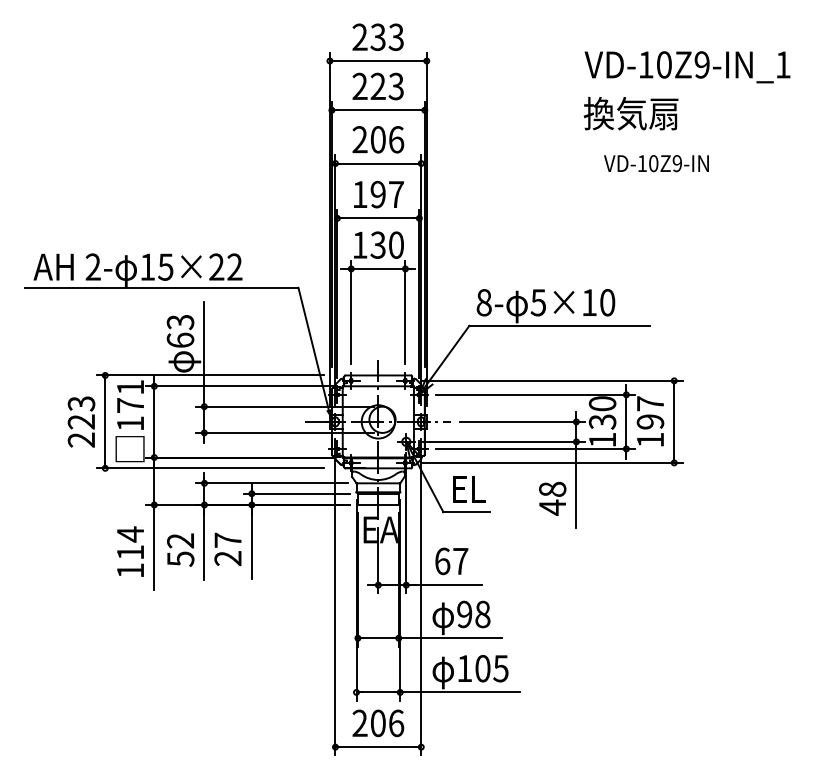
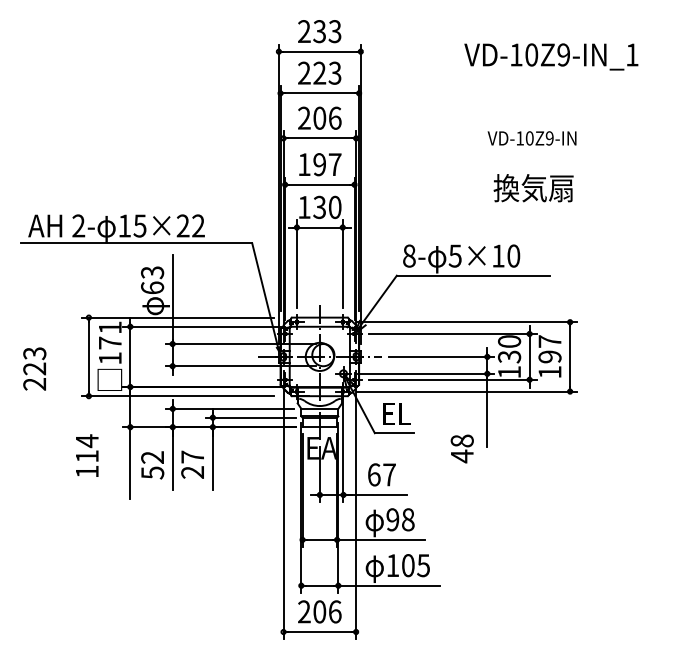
text: (687, 66) -> (551, 56), moved
text: (630, 114) -> (533, 188), moved
text: (655, 163) -> (531, 138), moved
text: (81, 421) -> (34, 368), moved
text: (551, 498) -> (461, 448), moved
text: (130, 551) -> (87, 455), moved

